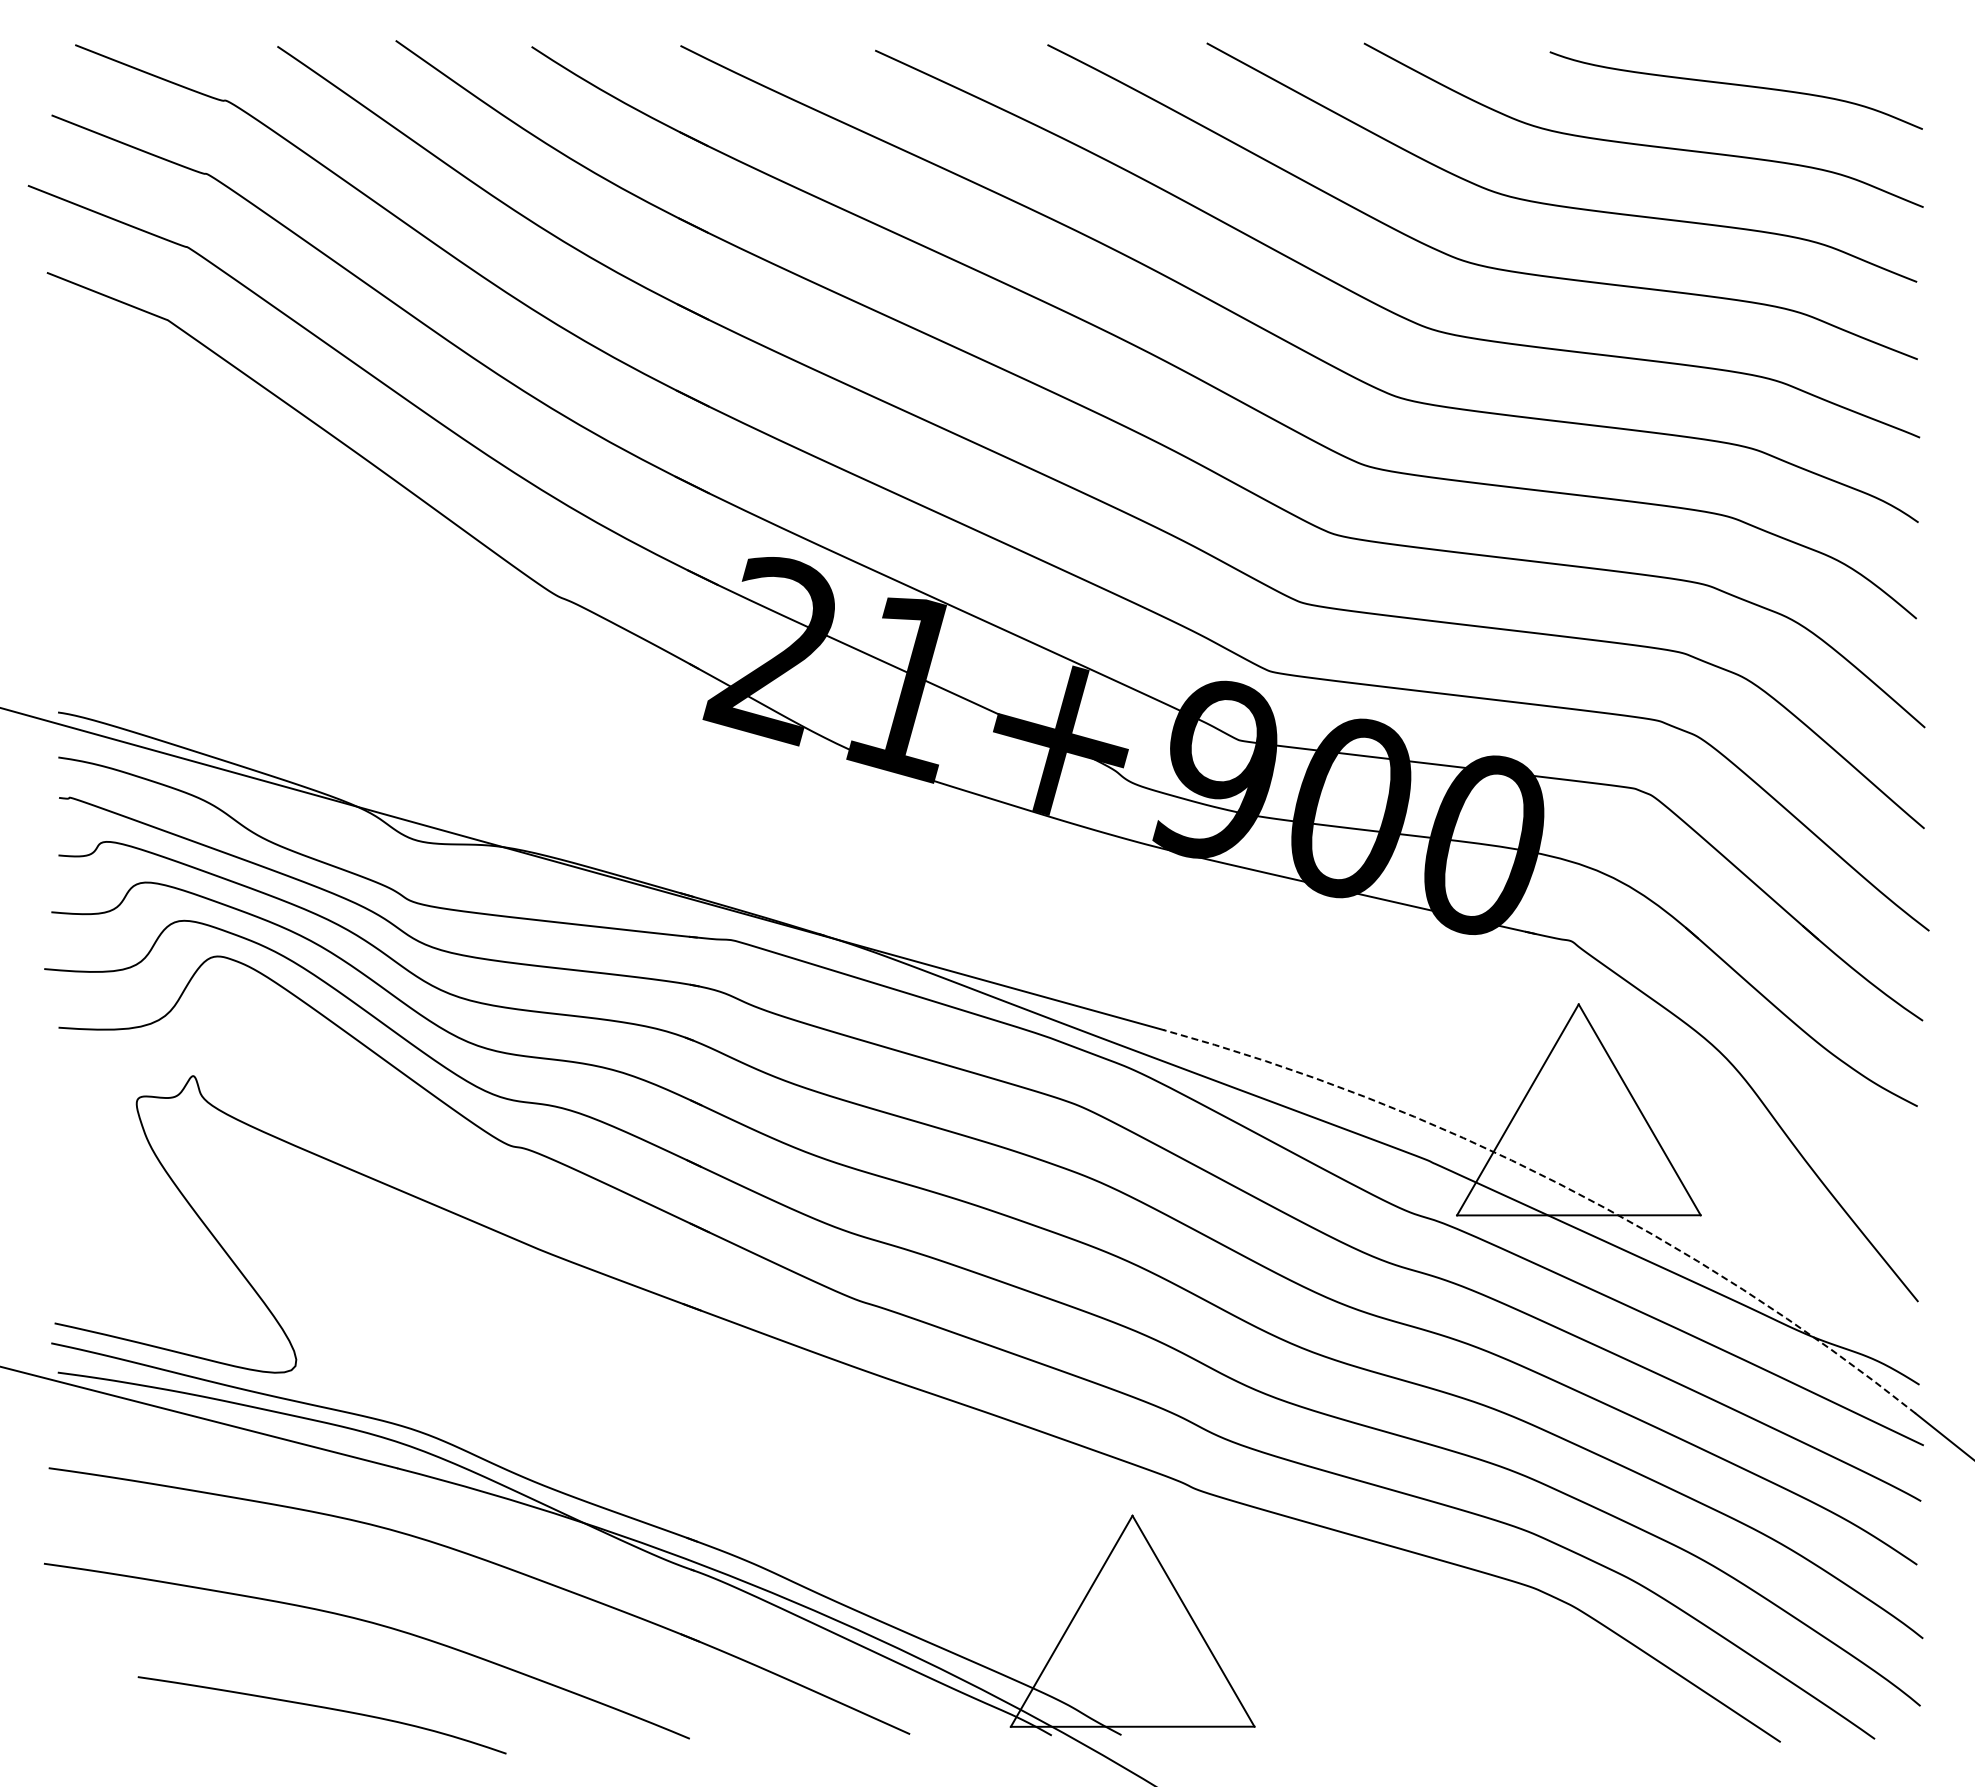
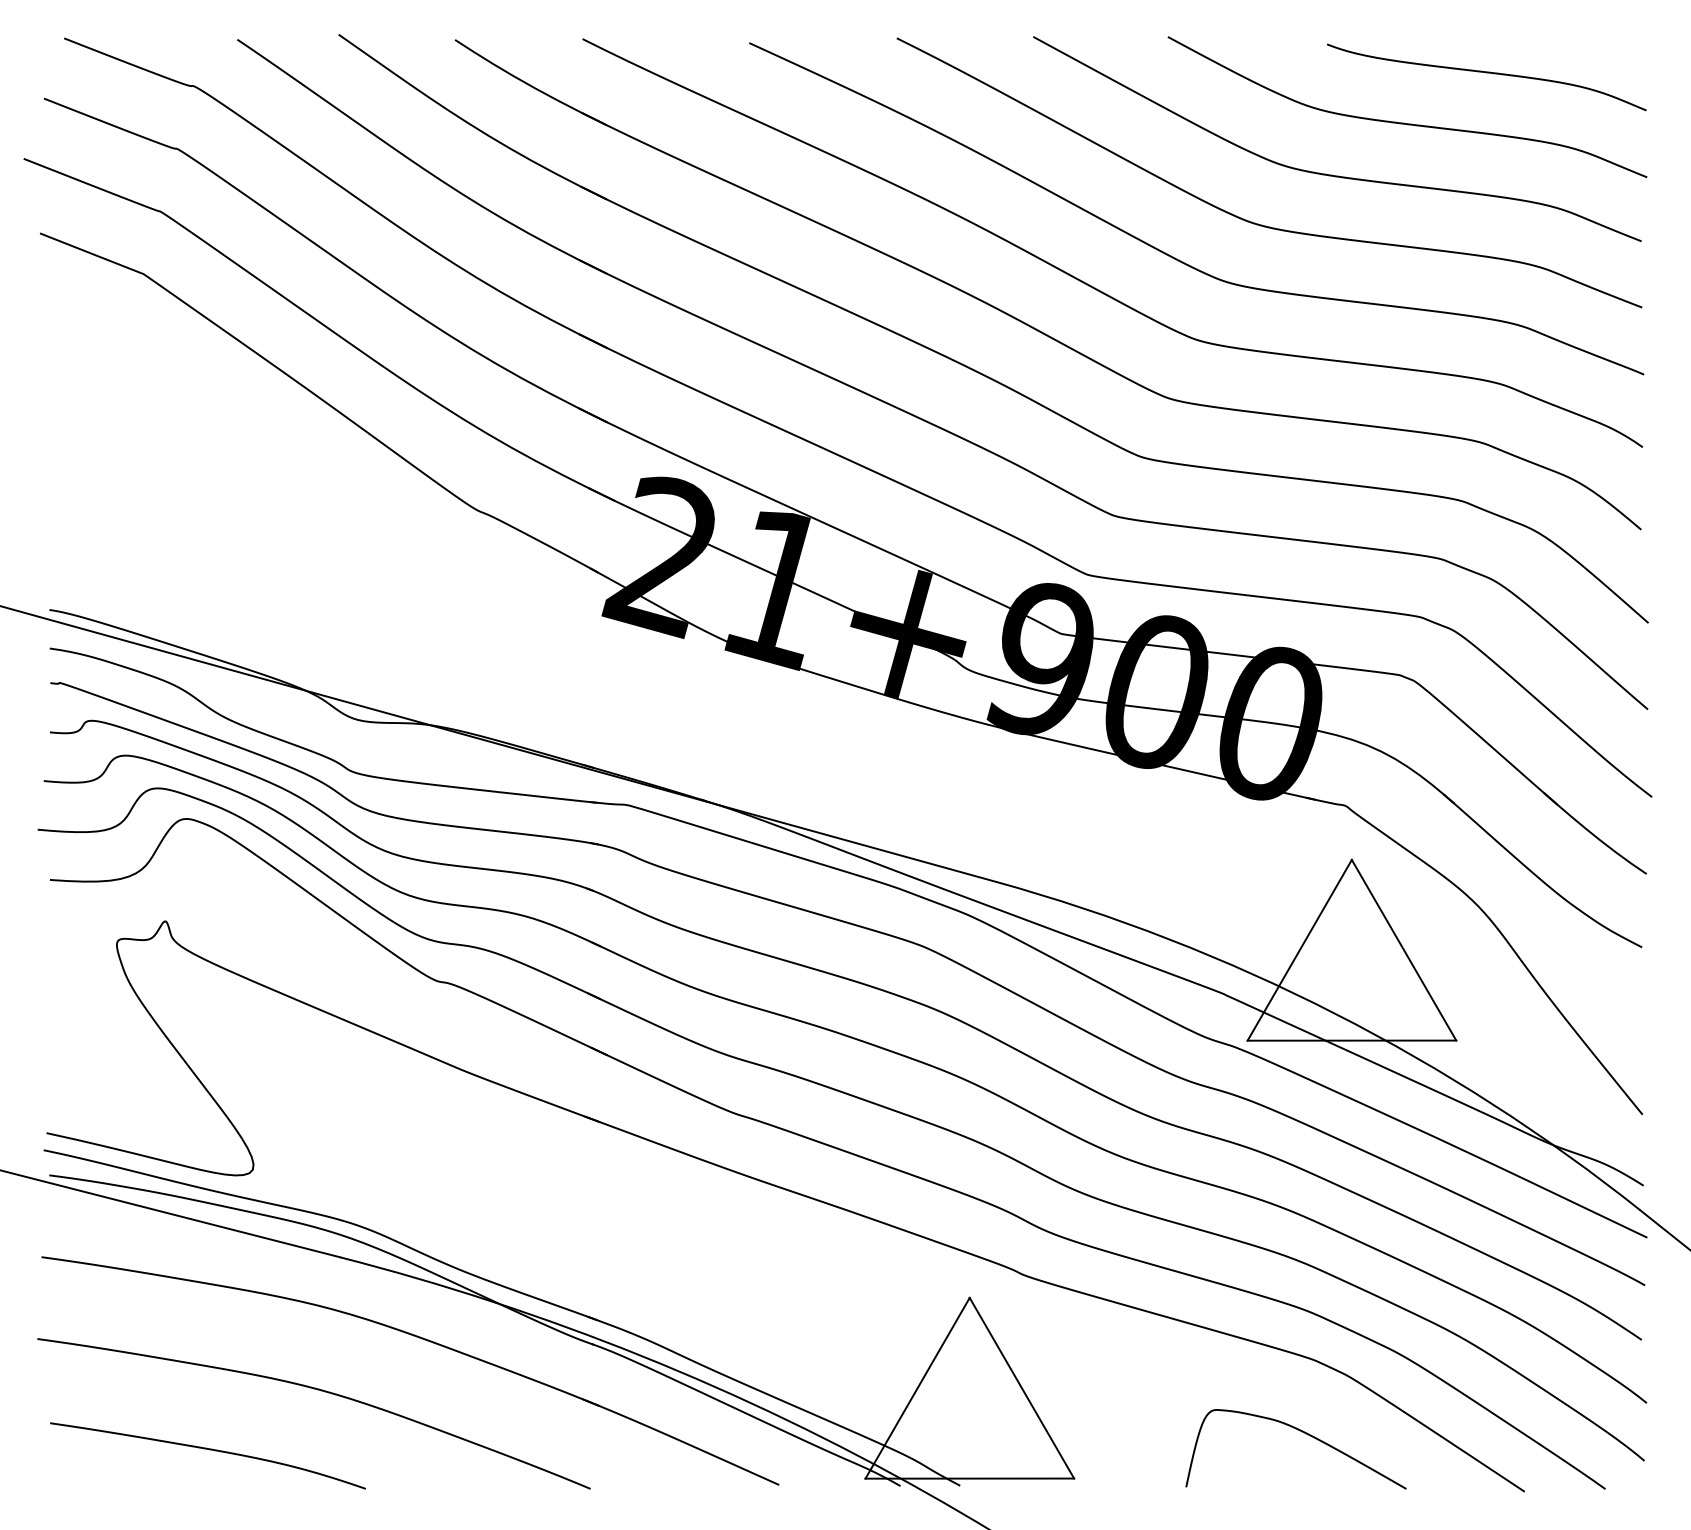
arc: (1559, 1183) -> (1335, 1013), dashed -> solid
curve: (1522, 1673) -> (1303, 1432), added
curve: (322, 1708) -> (208, 1450), moved

